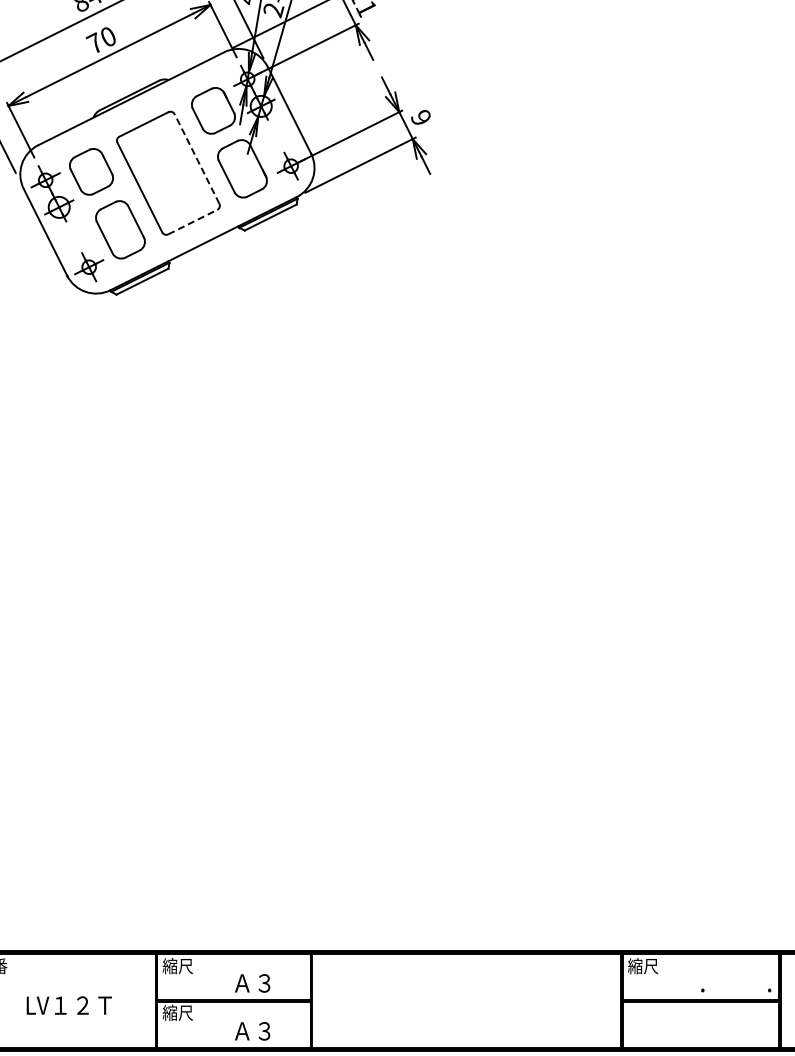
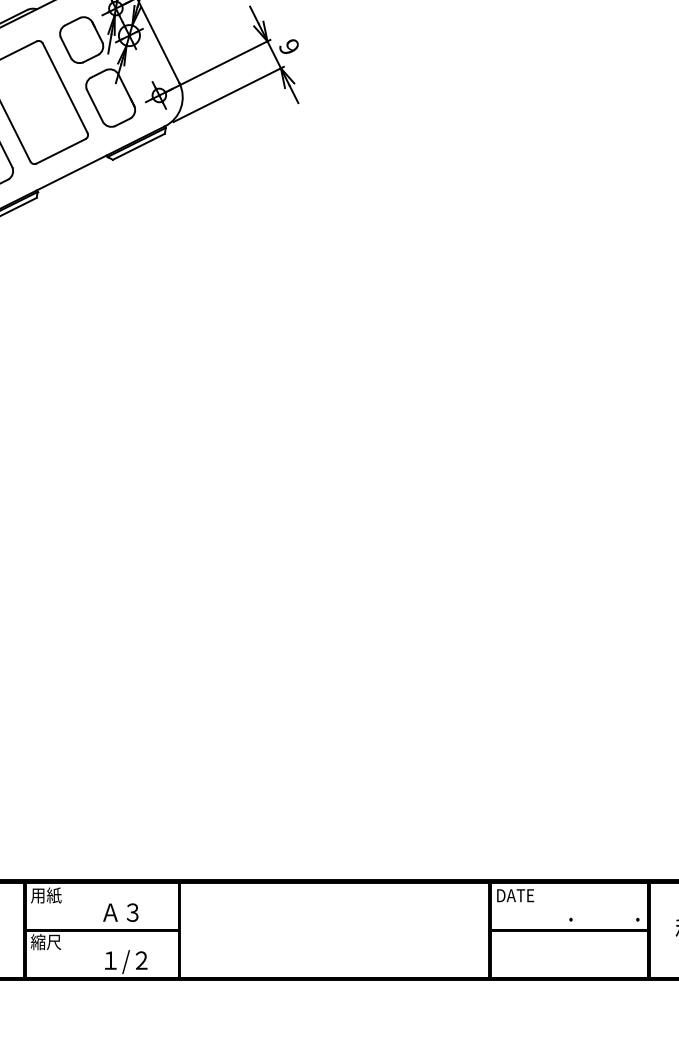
line: (196, 158) -> (64, 87), dashed -> solid
line: (193, 221) -> (61, 150), dashed -> solid
text: (177, 966) -> (45, 895), 縮尺 -> 用紙
text: (646, 966) -> (514, 895), 縮尺 -> DATE
text: (257, 1032) -> (125, 961), Ａ３ -> １/２

